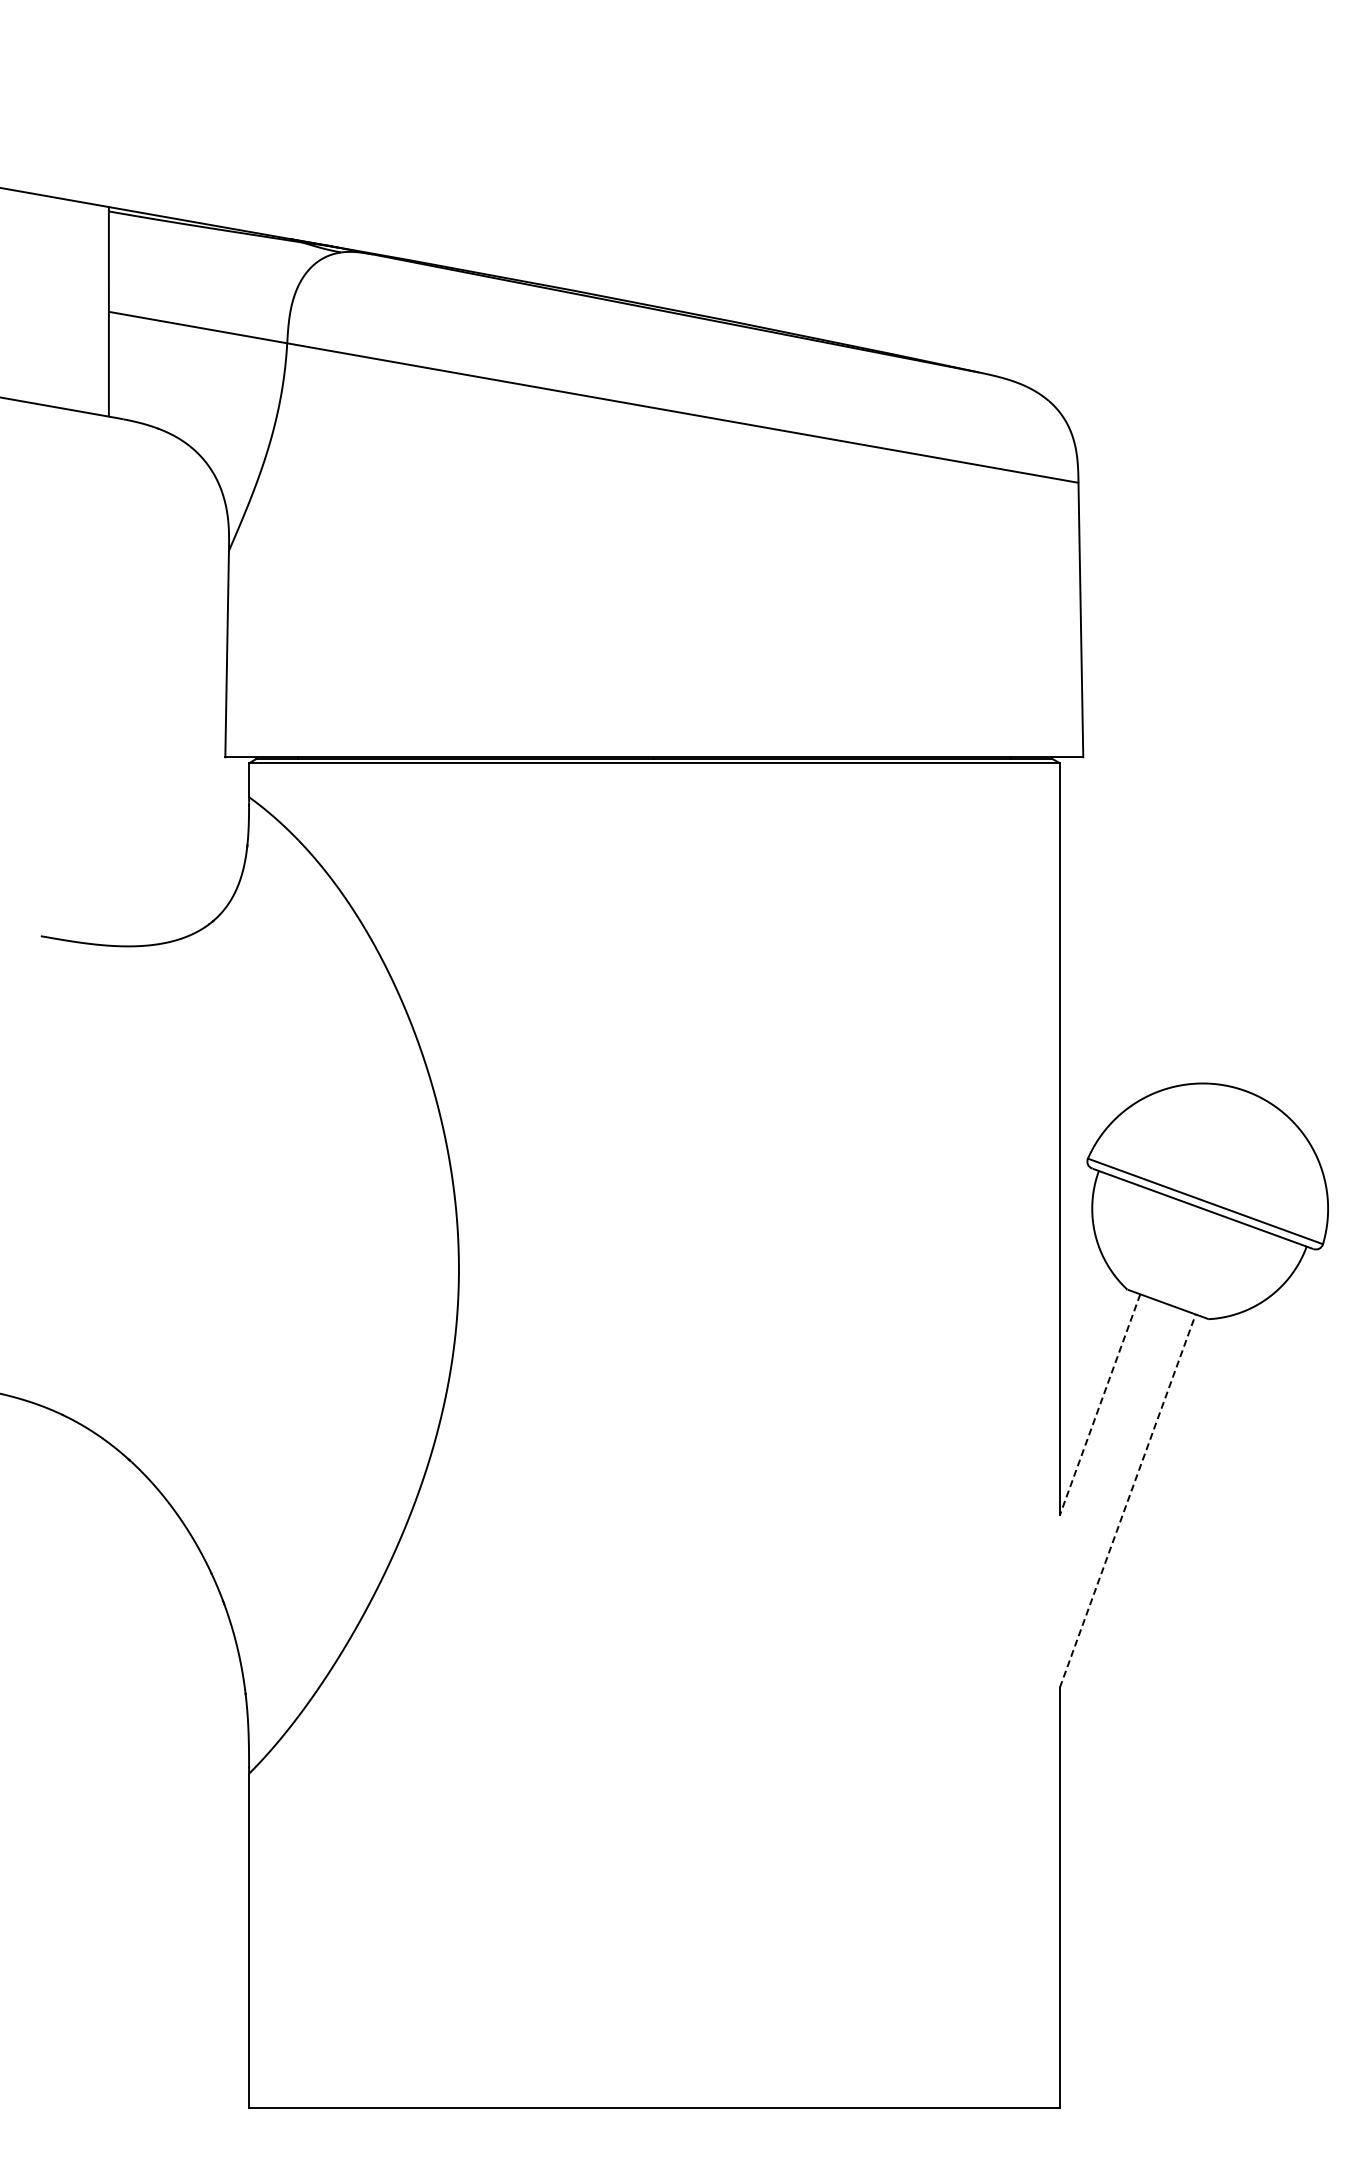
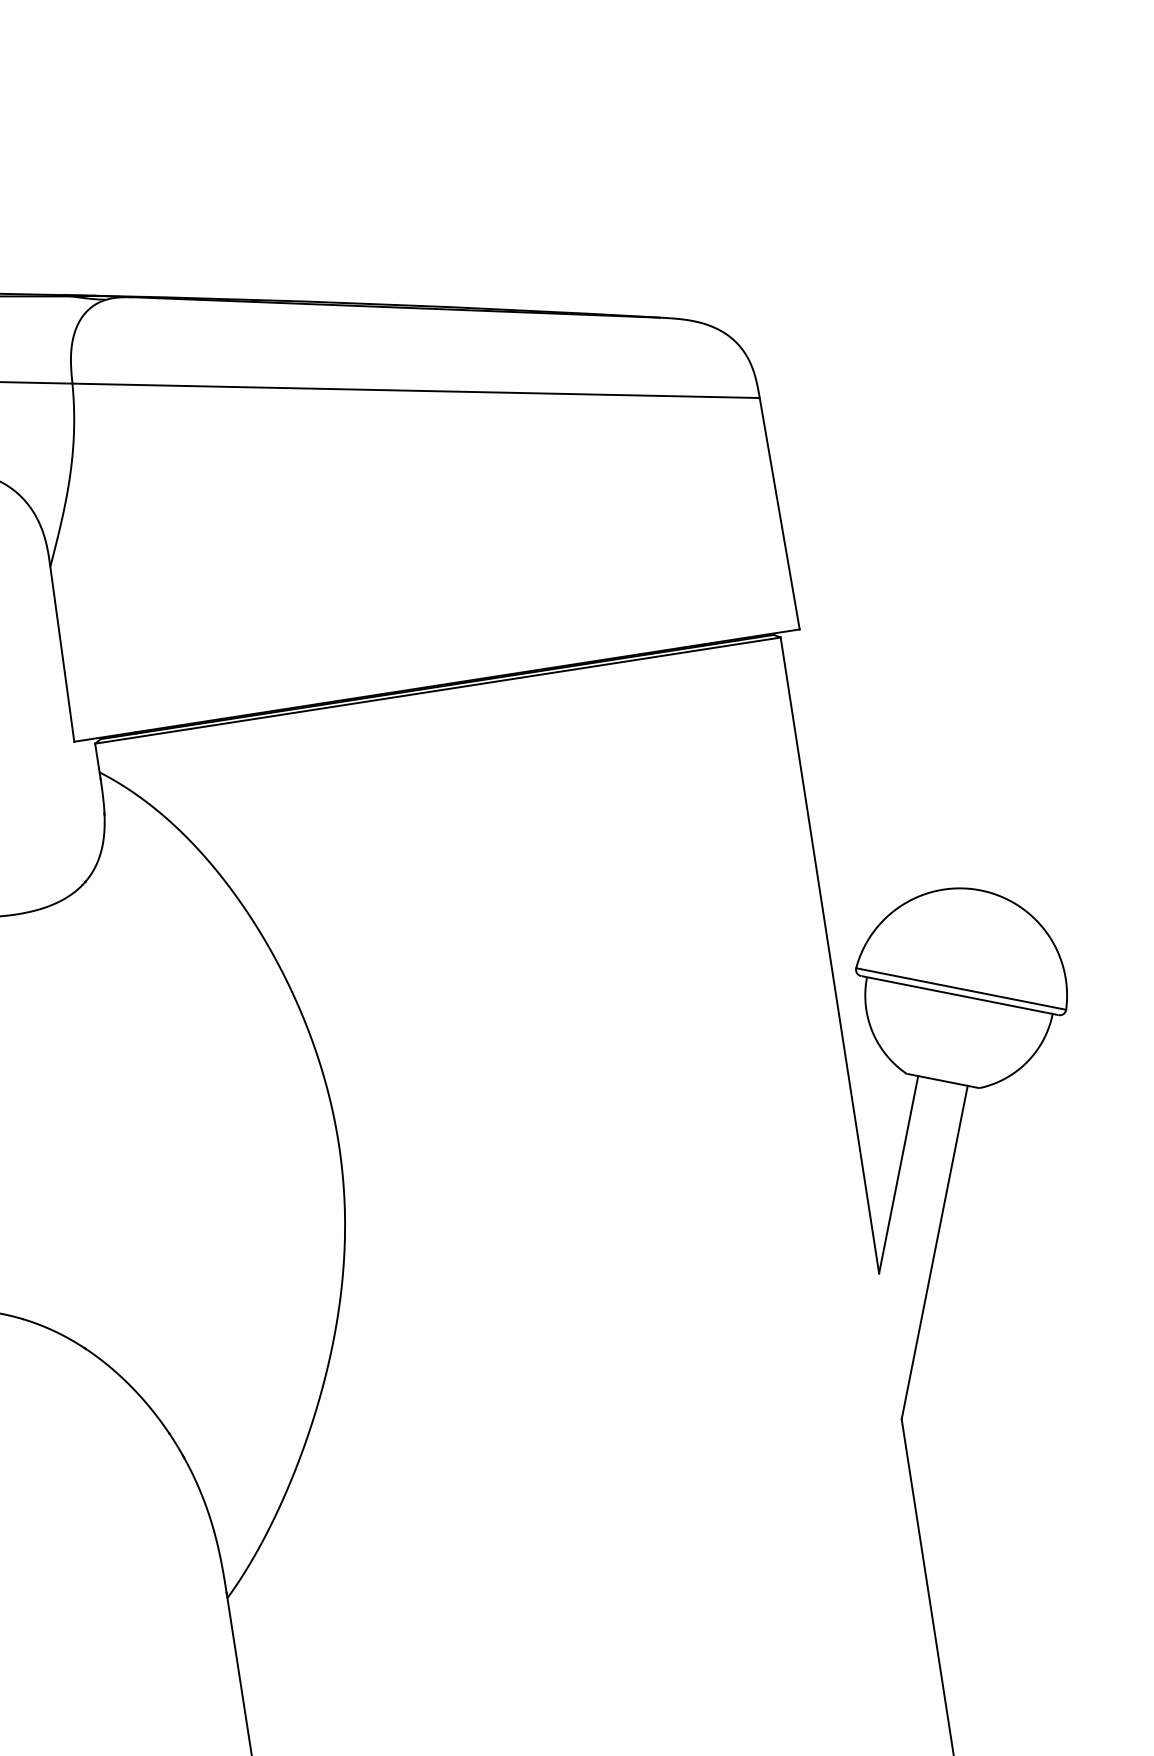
line: (1100, 1404) -> (898, 1174), dashed -> solid
line: (1127, 1501) -> (934, 1252), dashed -> solid

